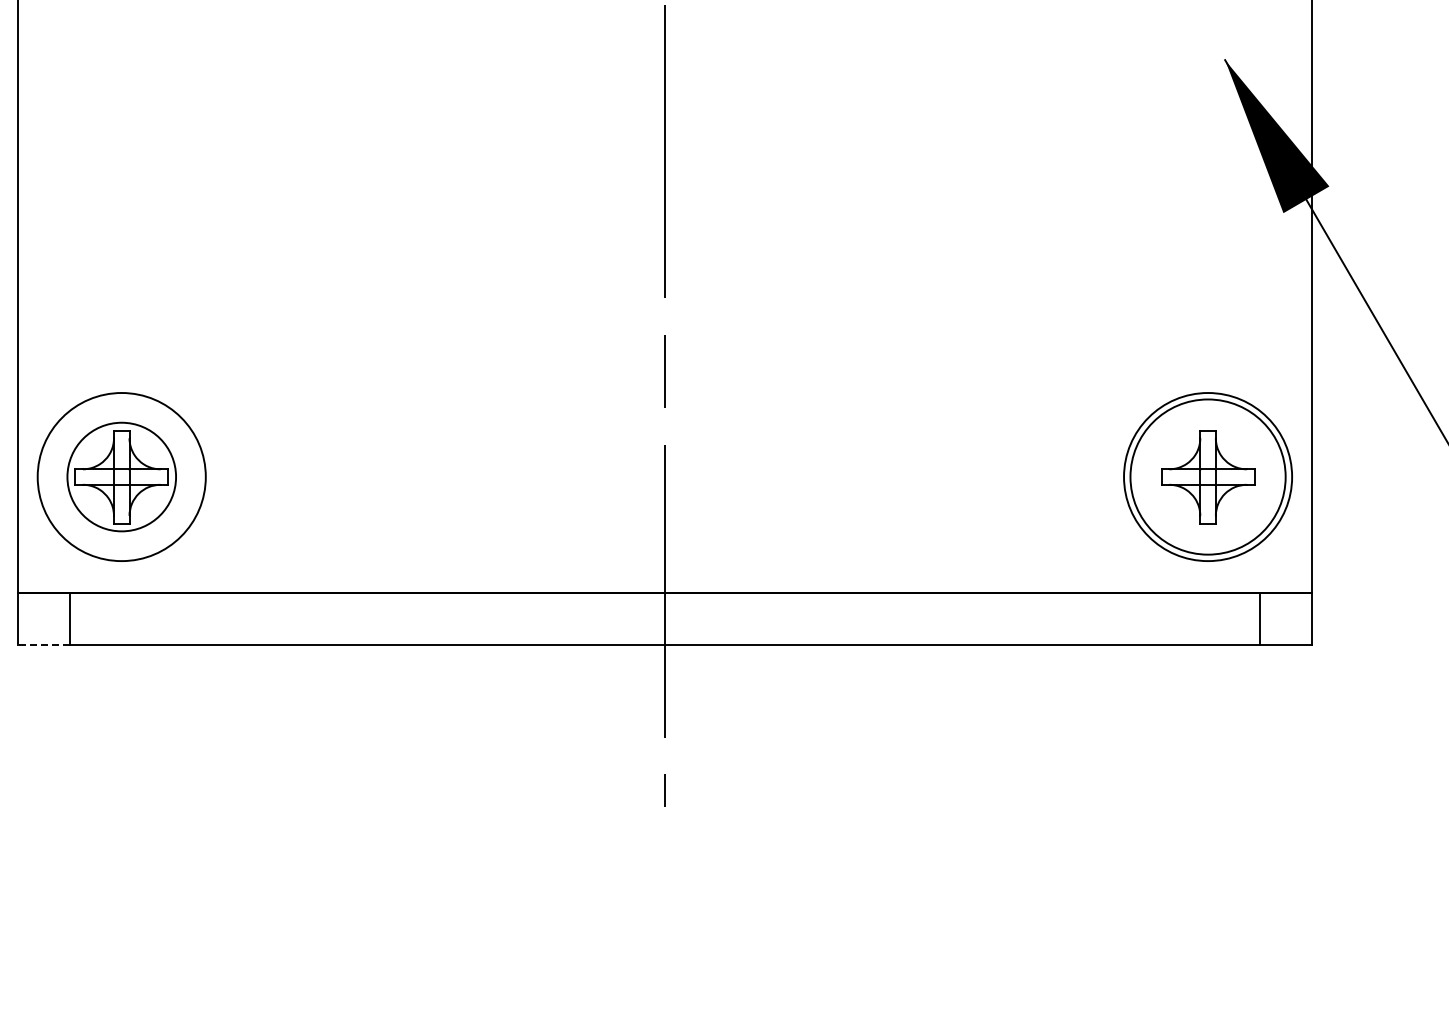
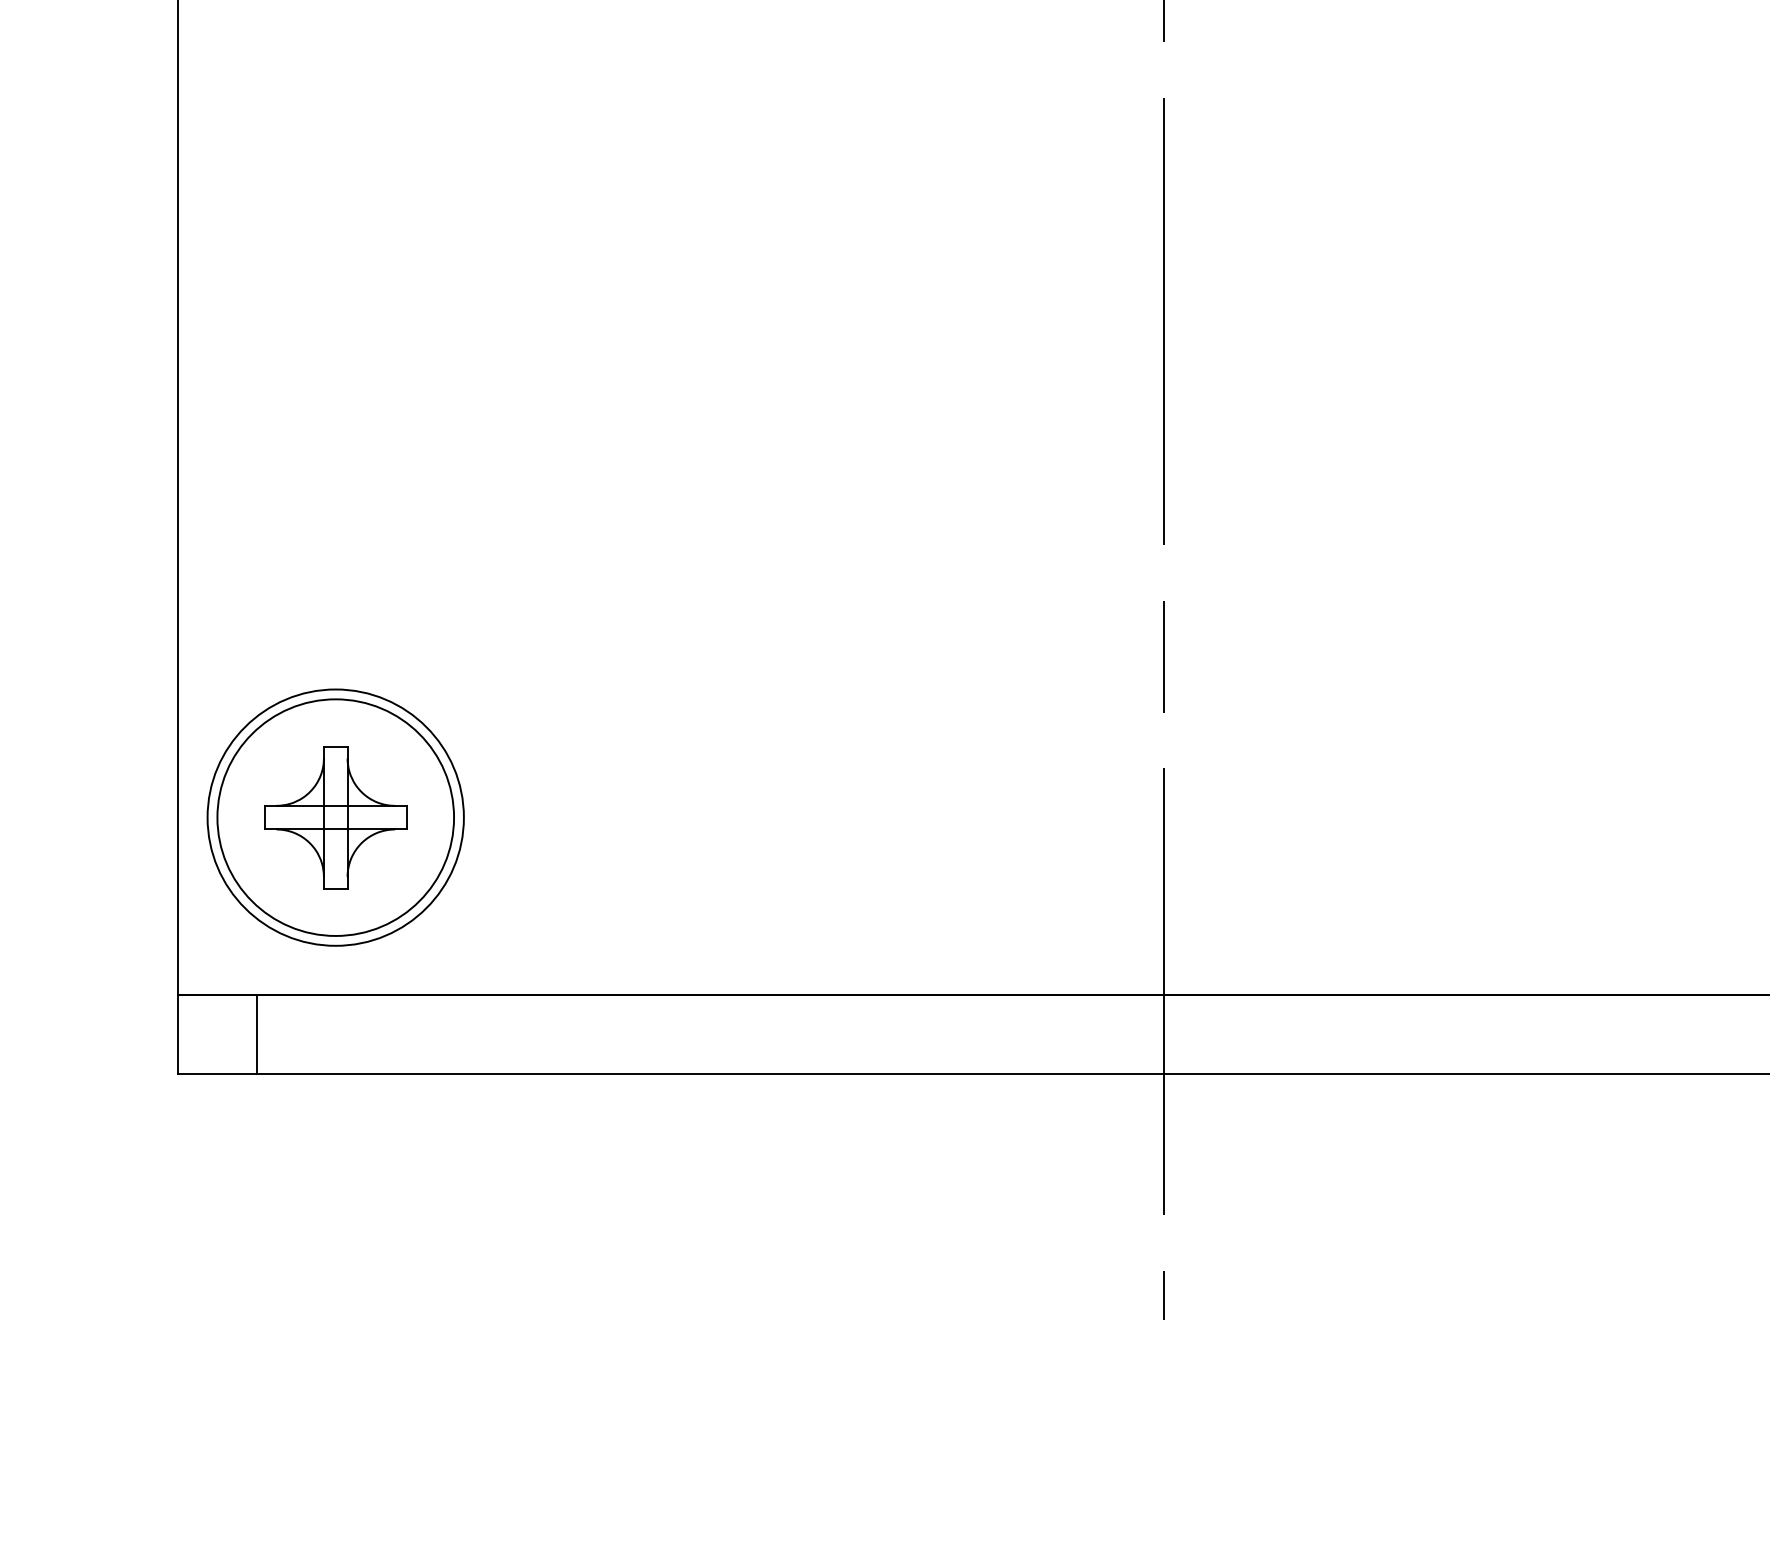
circle: (121, 476) -> (335, 816), size x1.43
line: (44, 645) -> (217, 1074), dashed -> solid

